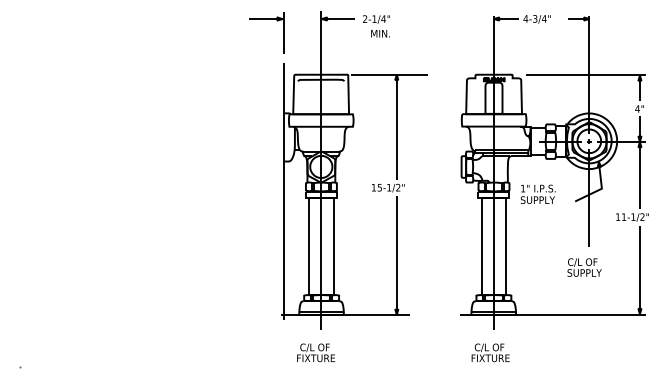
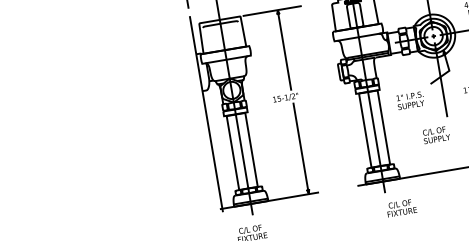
text: (537, 193) -> (409, 100), moved
text: (584, 267) -> (436, 135), moved
text: (490, 352) -> (401, 207), moved

